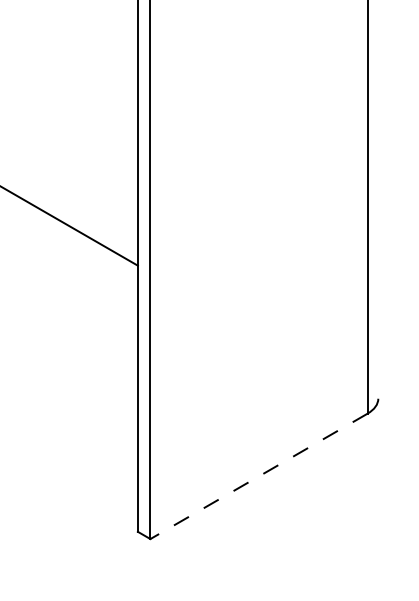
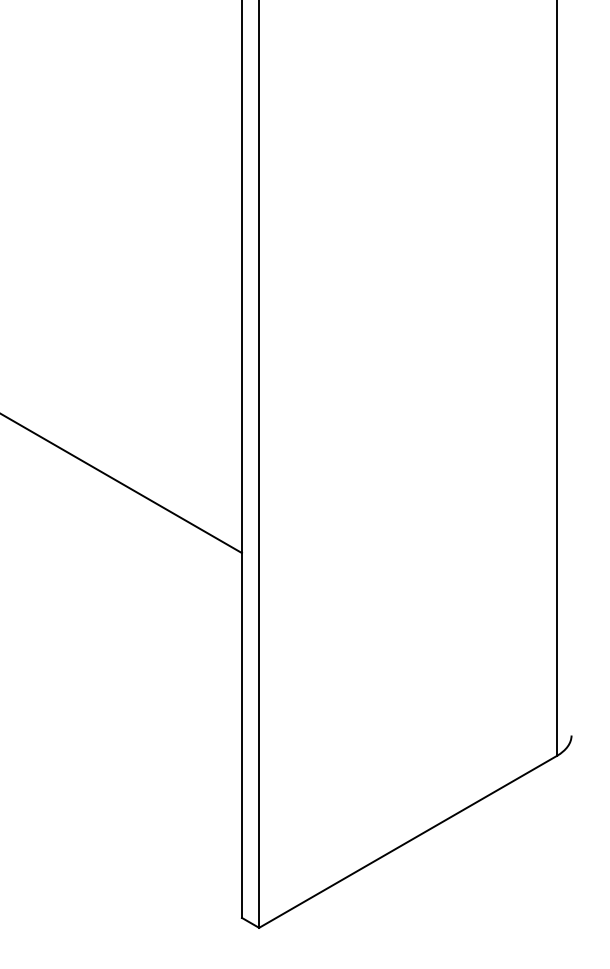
line: (259, 476) -> (408, 841), dashed -> solid

